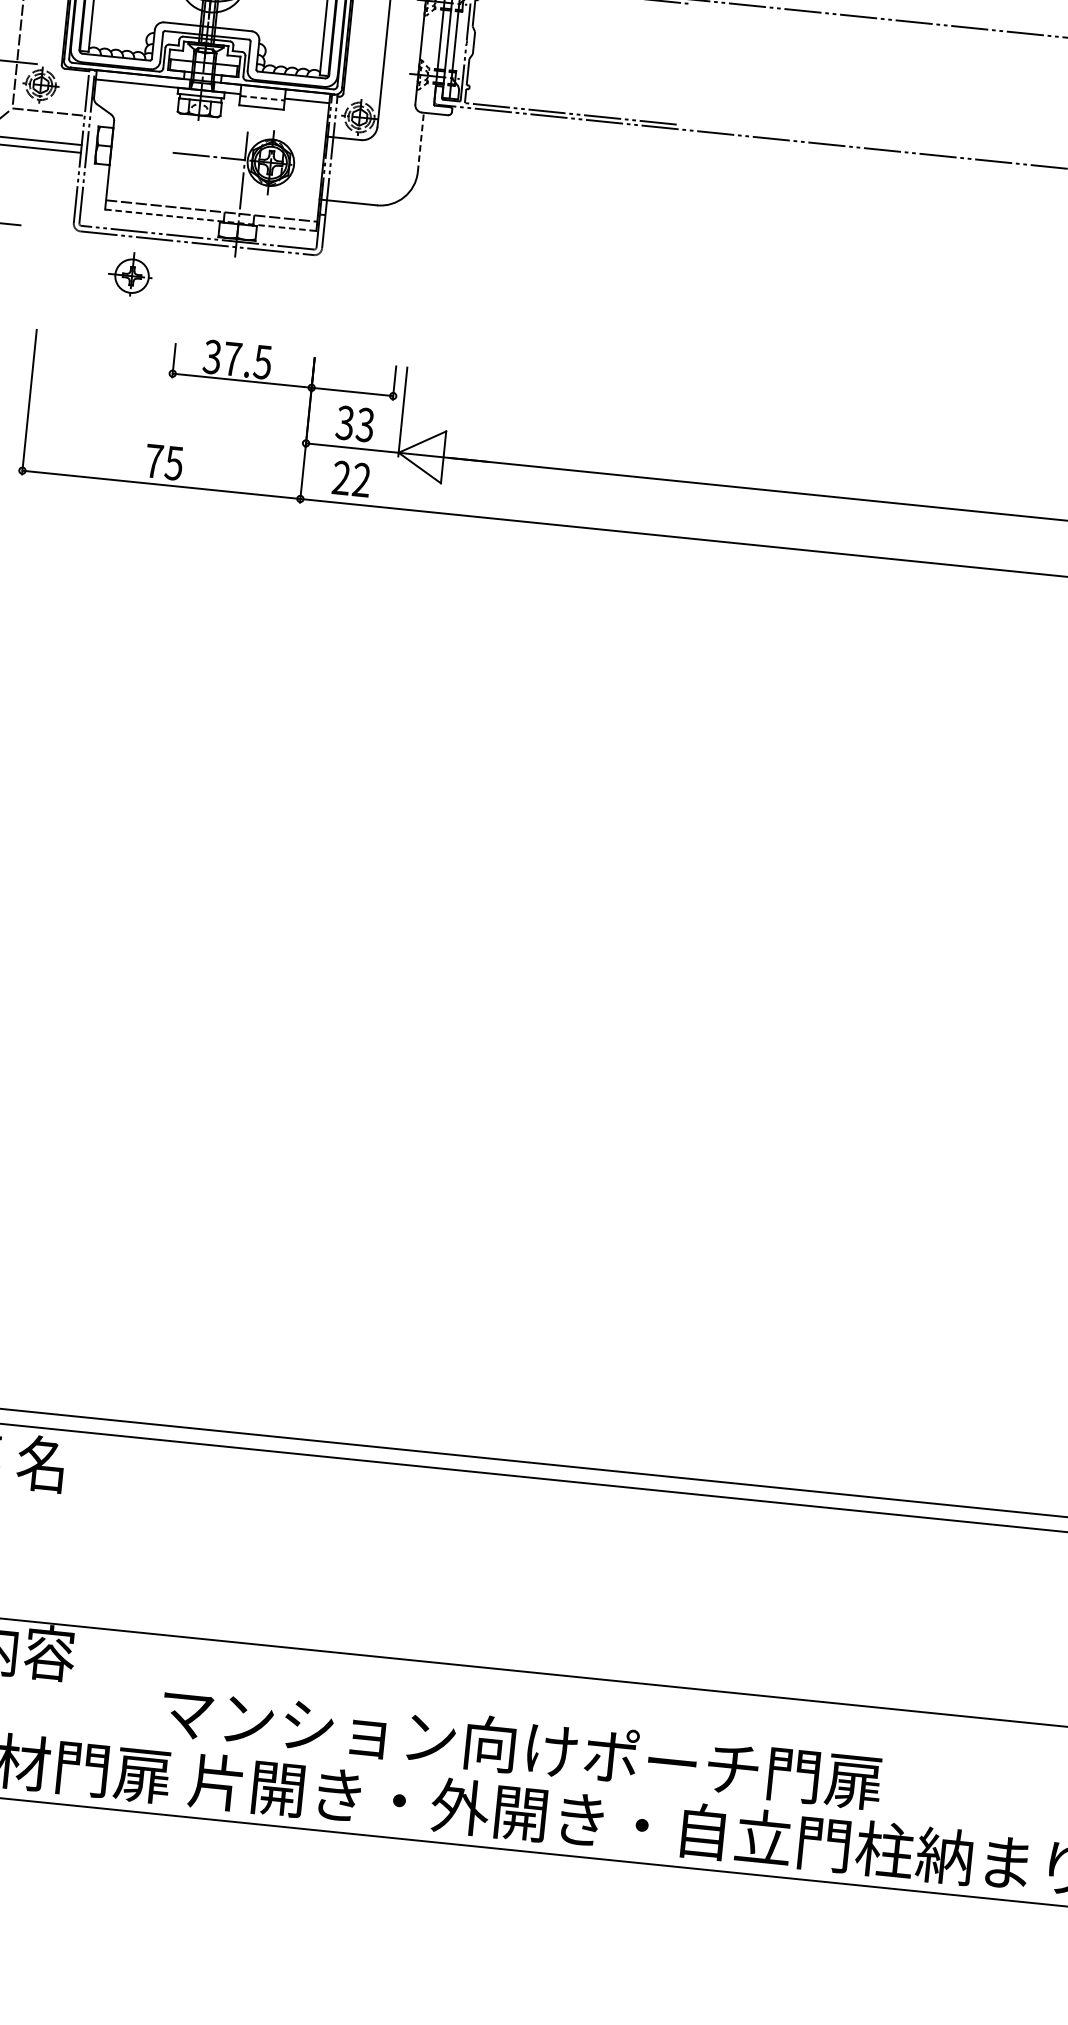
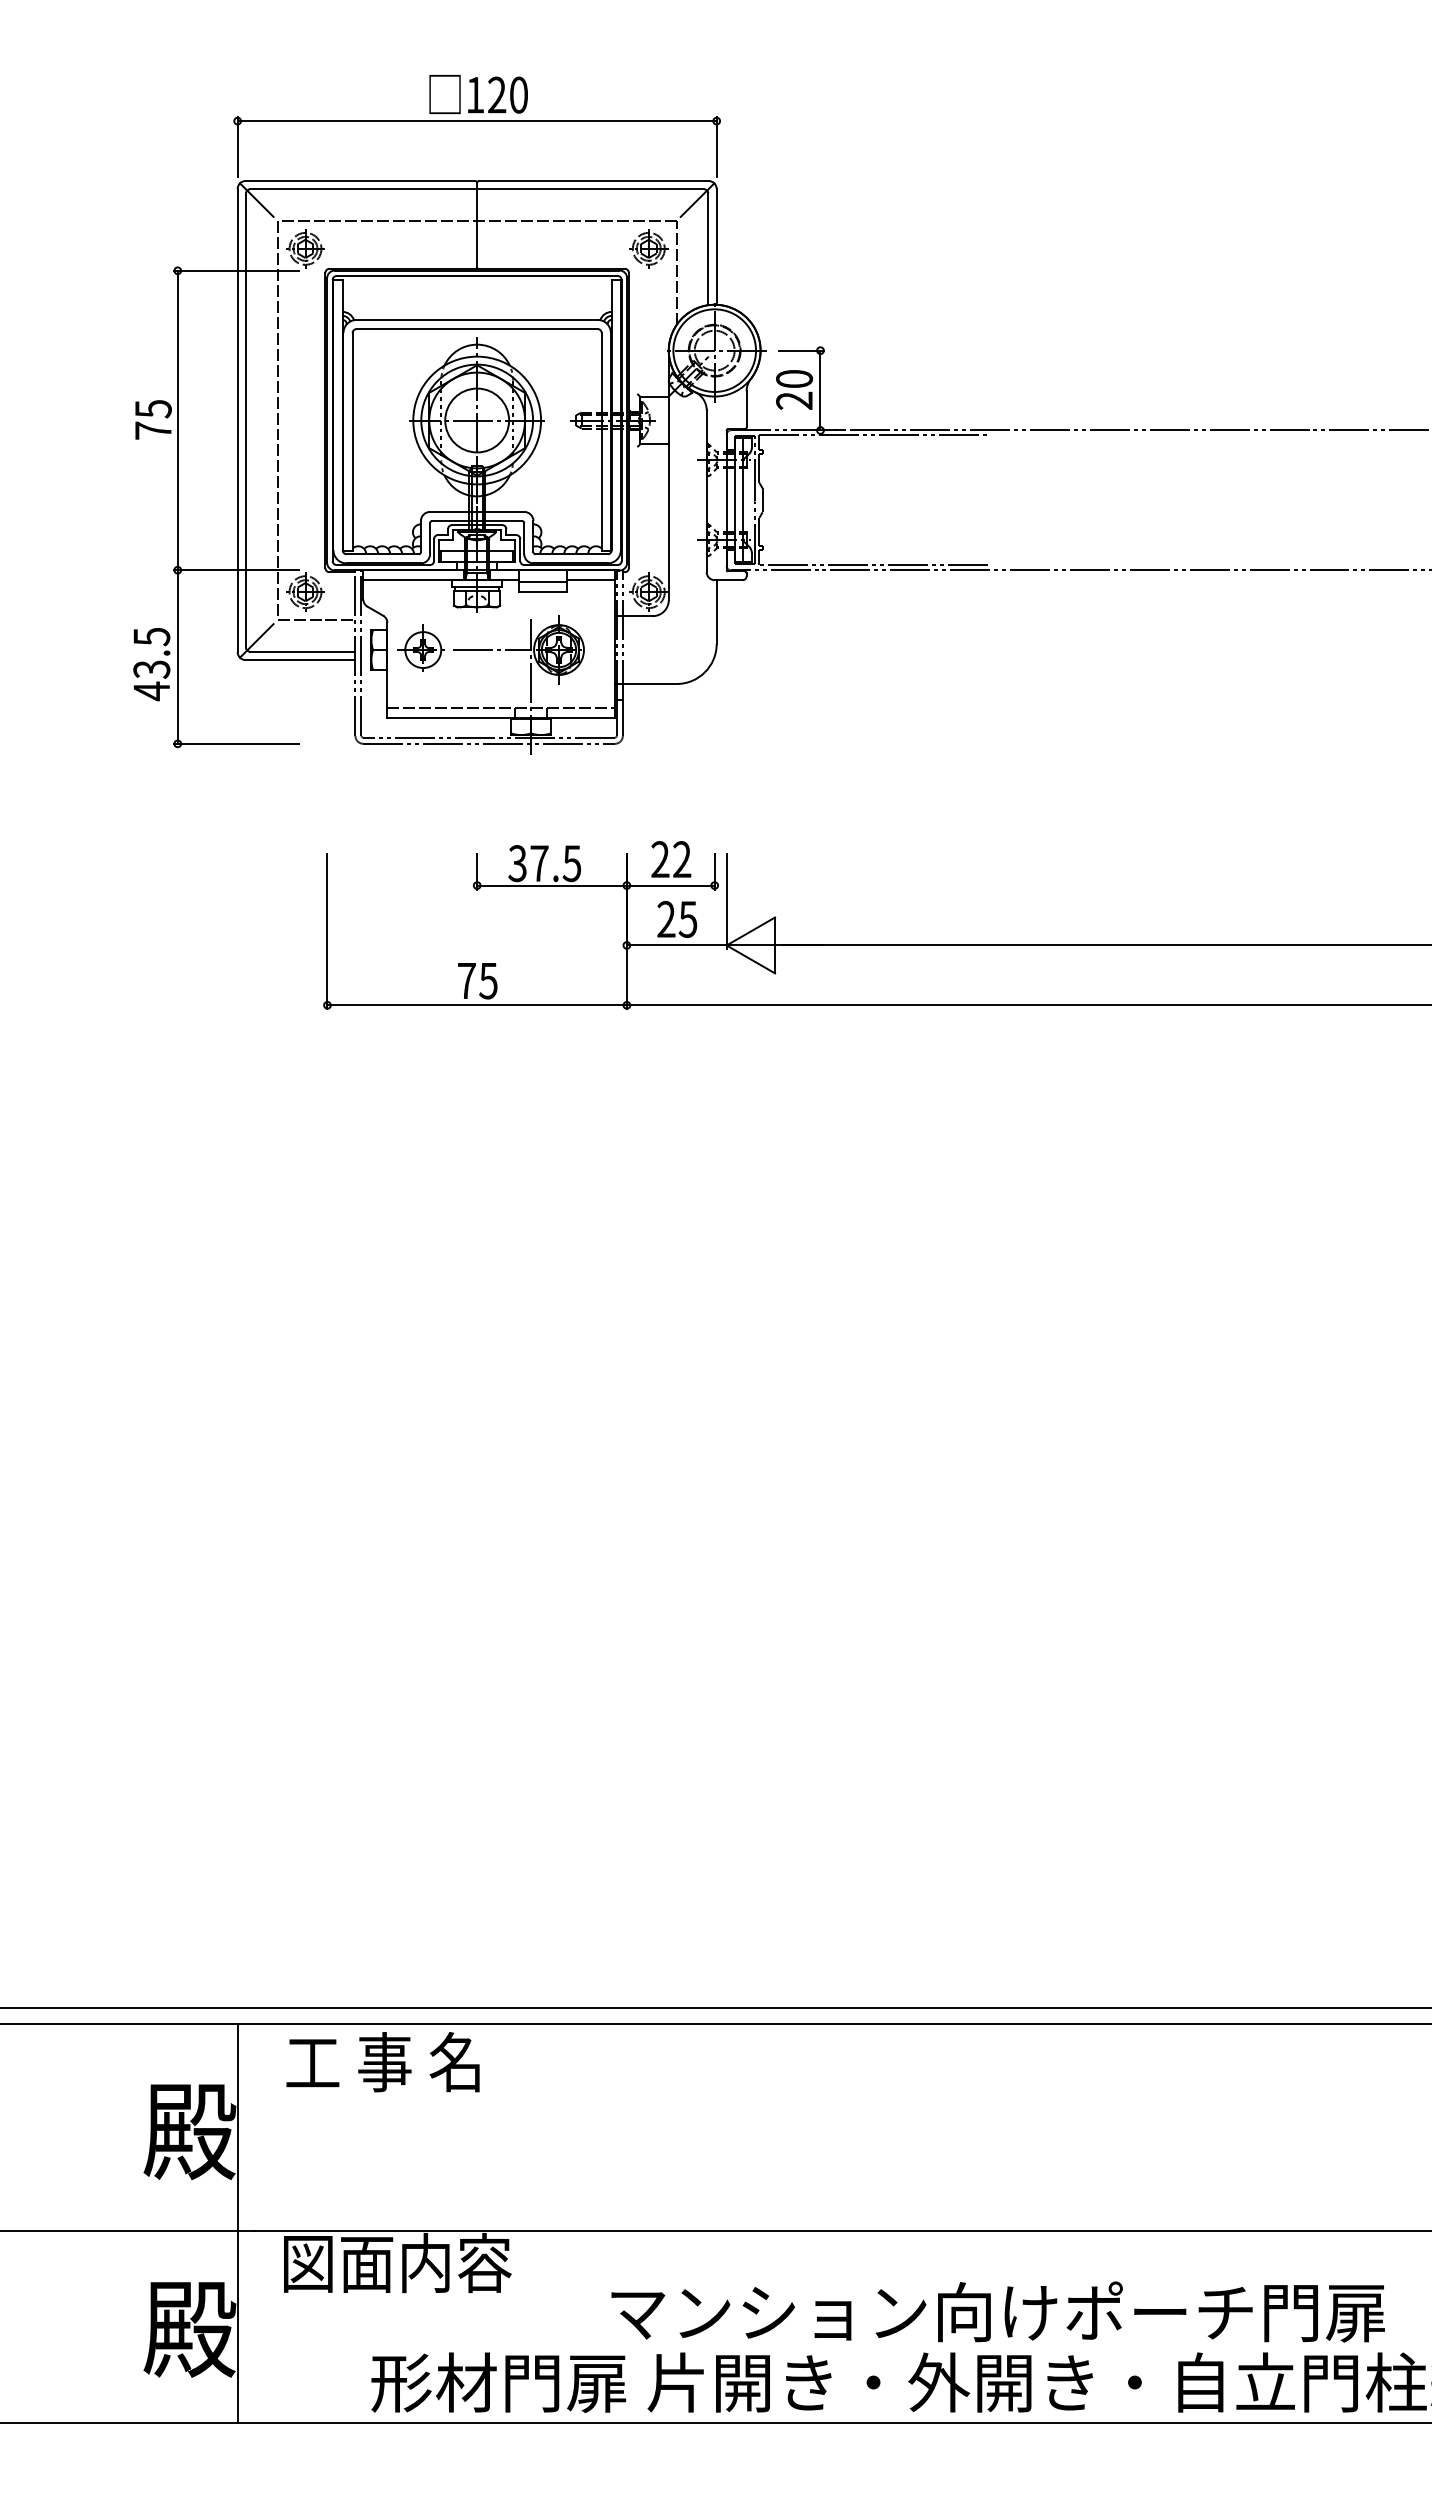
line: (262, 98) -> (543, 582), dashed -> solid
line: (420, 142) -> (716, 612), dashed -> solid
line: (211, 219) -> (501, 717), dashed -> solid
part: (129, 273) -> (420, 647), moved
text: (355, 424) -> (677, 919), 33 -> 25
text: (351, 479) -> (671, 859), moved

